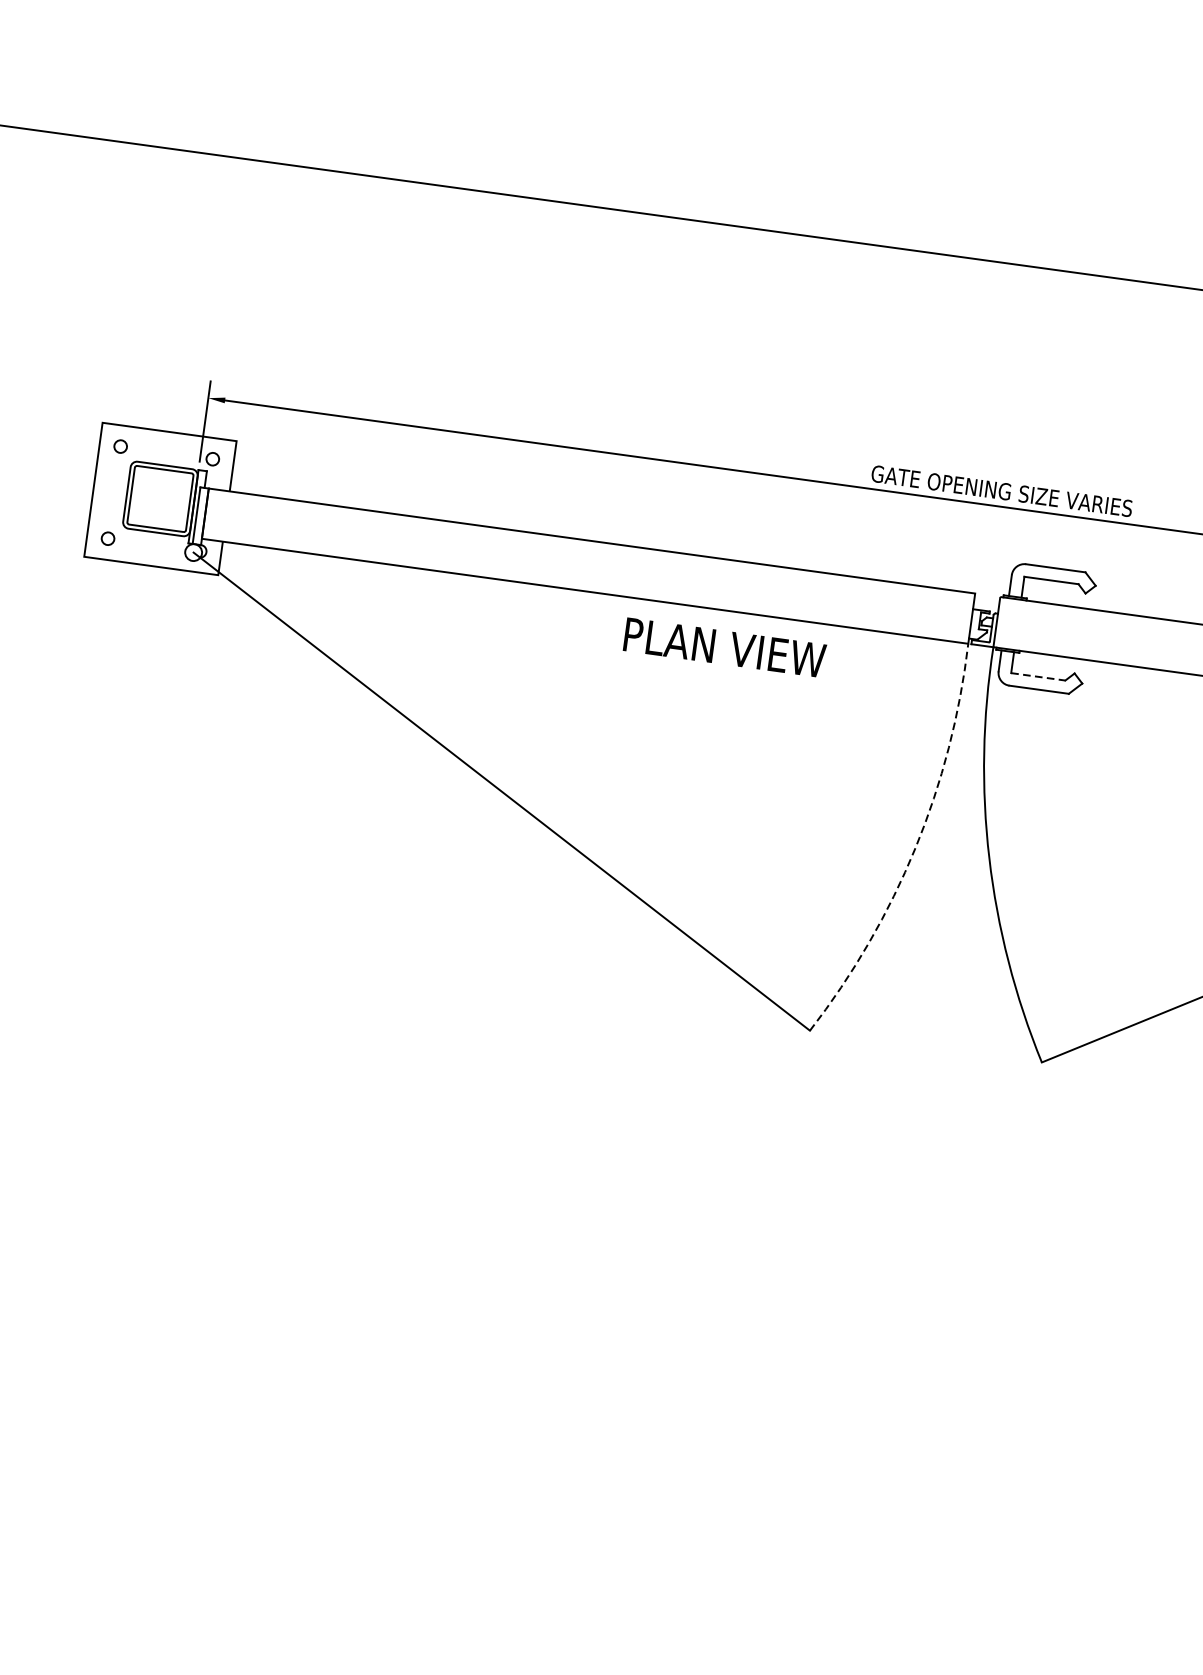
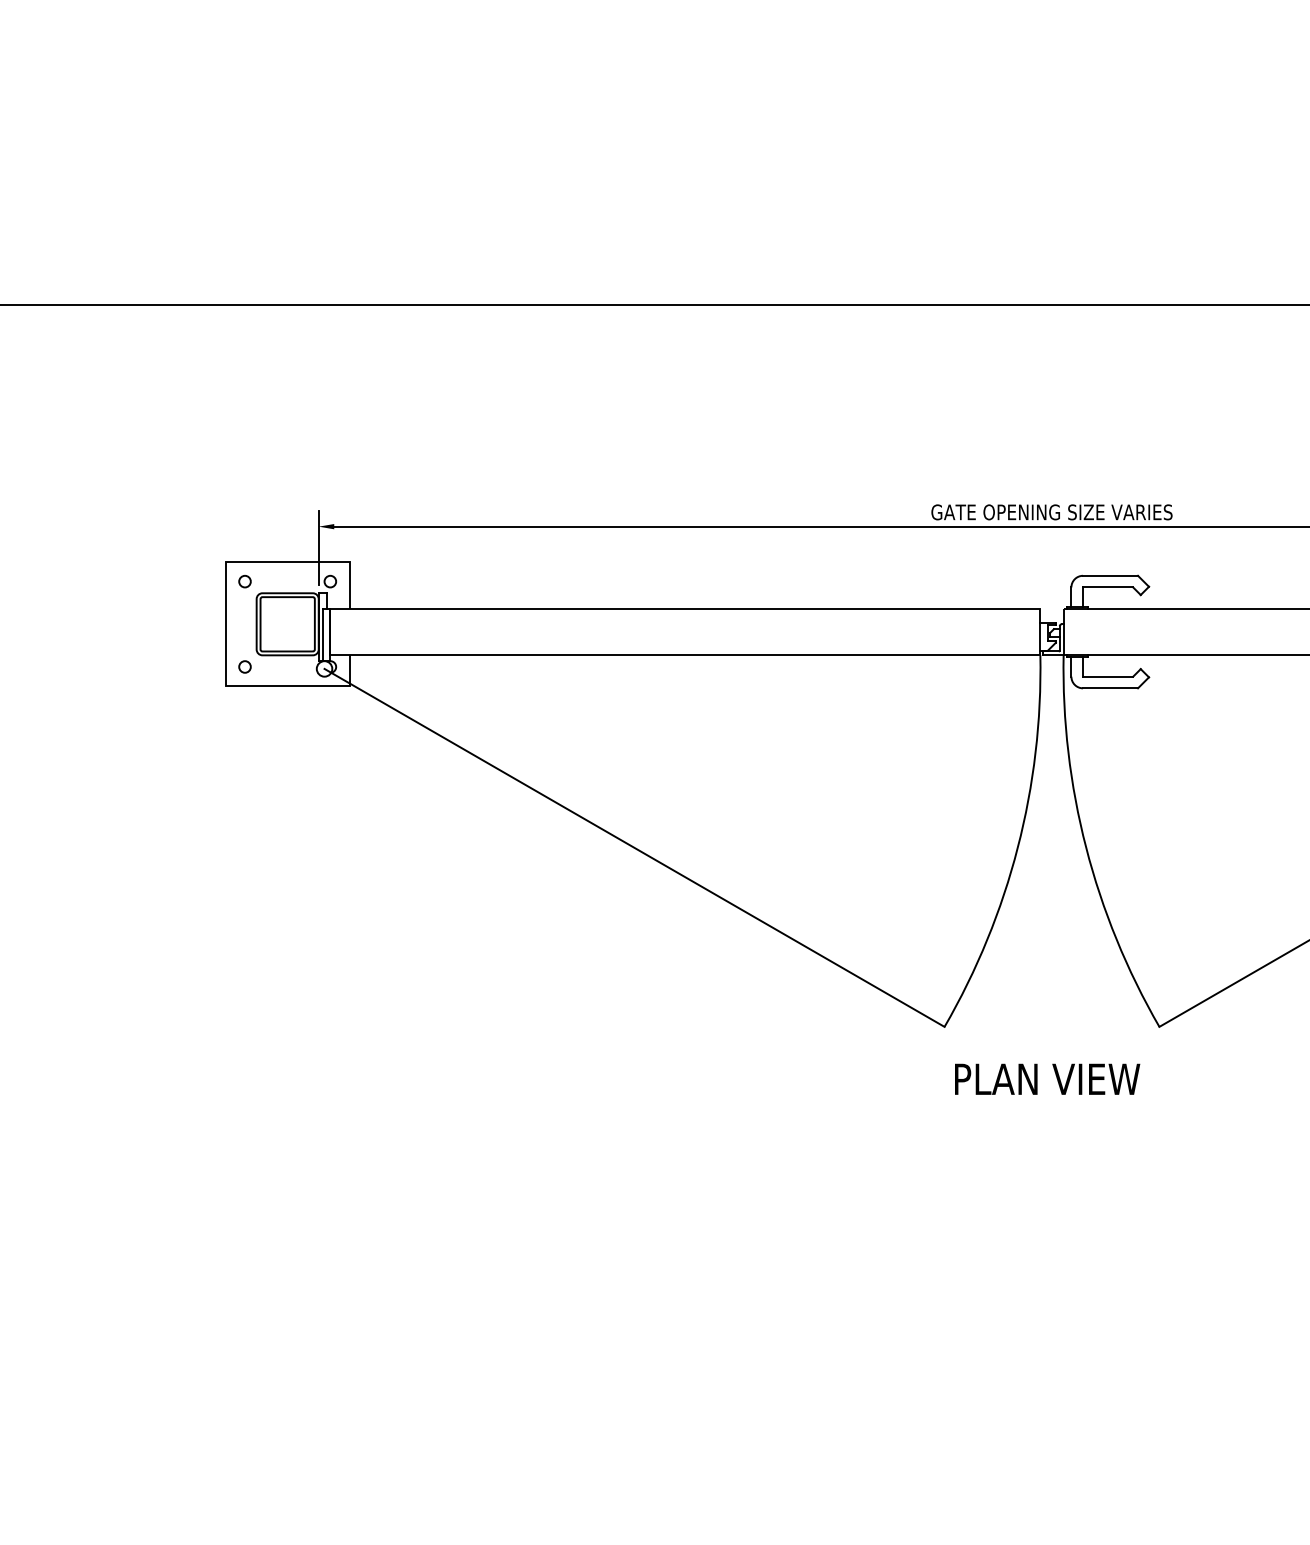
text: (724, 646) -> (1047, 1078), moved
line: (1038, 676) -> (1108, 676), dashed -> solid
arc: (915, 847) -> (1017, 847), dashed -> solid

